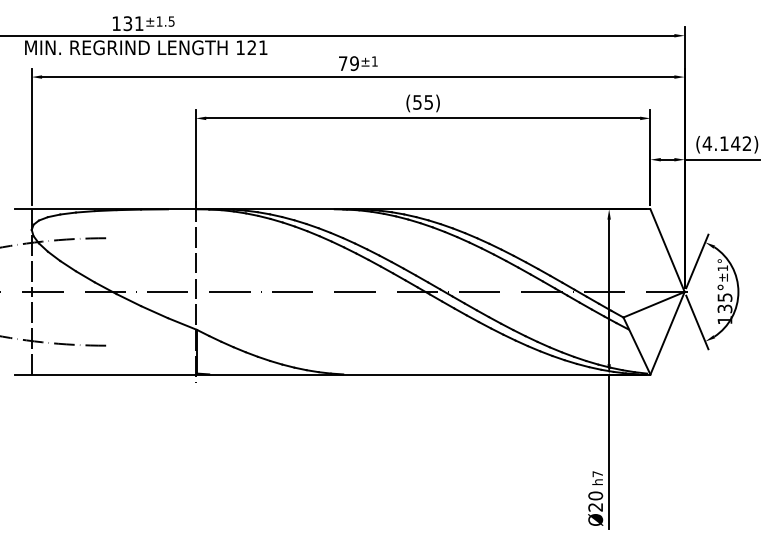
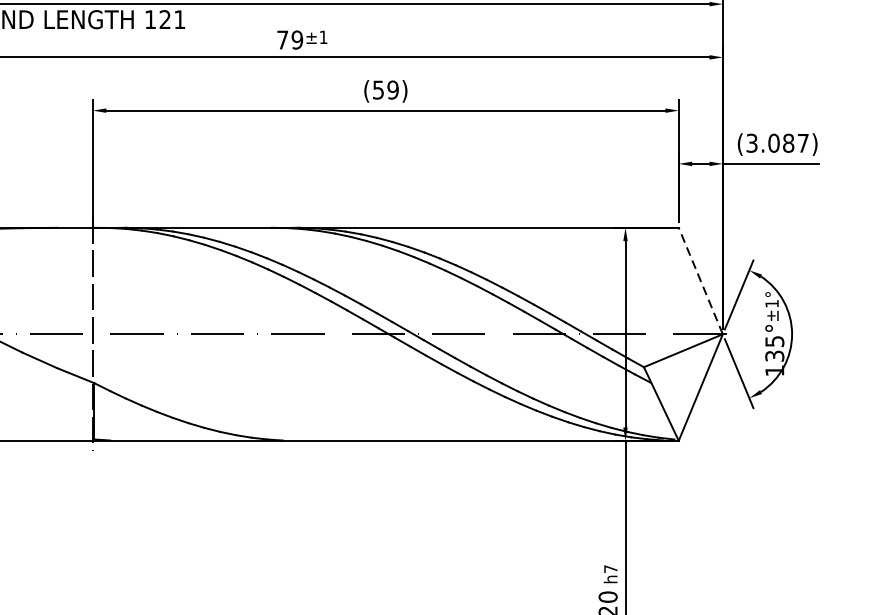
text: (428, 102) -> (392, 90), (55) -> (59)
text: (726, 143) -> (776, 142), (4.142) -> (3.087)
line: (667, 250) -> (700, 280), solid -> dashed

